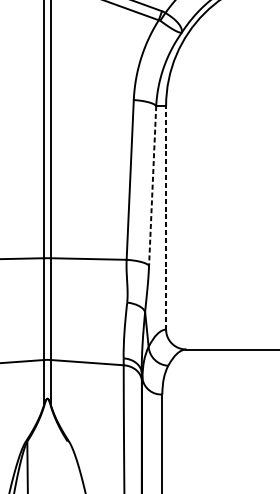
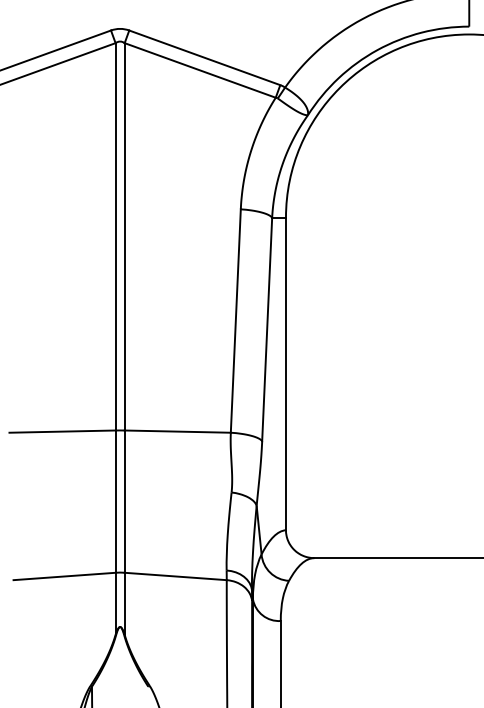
line: (152, 186) -> (267, 329), dashed -> solid
line: (165, 217) -> (285, 373), dashed -> solid

